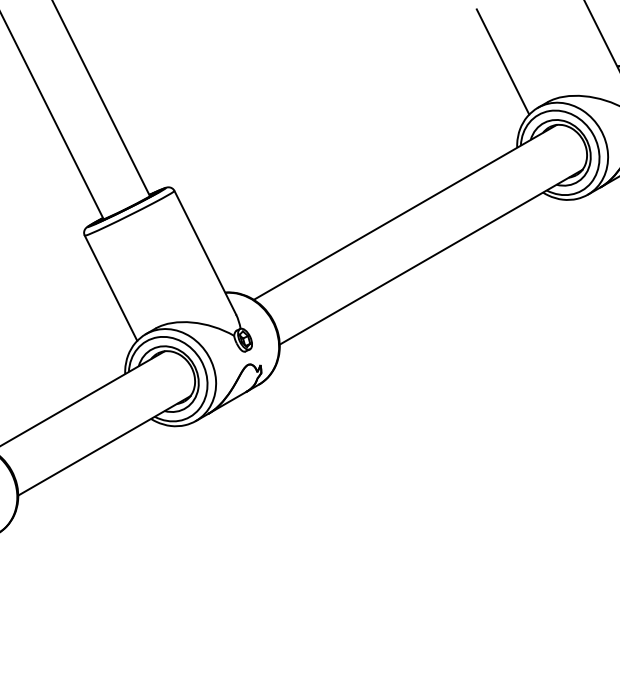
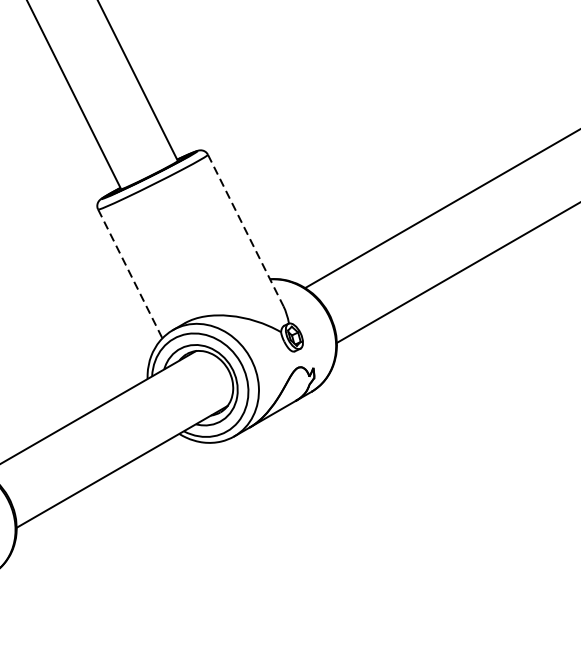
line: (205, 253) -> (245, 231), solid -> dashed
line: (111, 288) -> (130, 274), solid -> dashed

